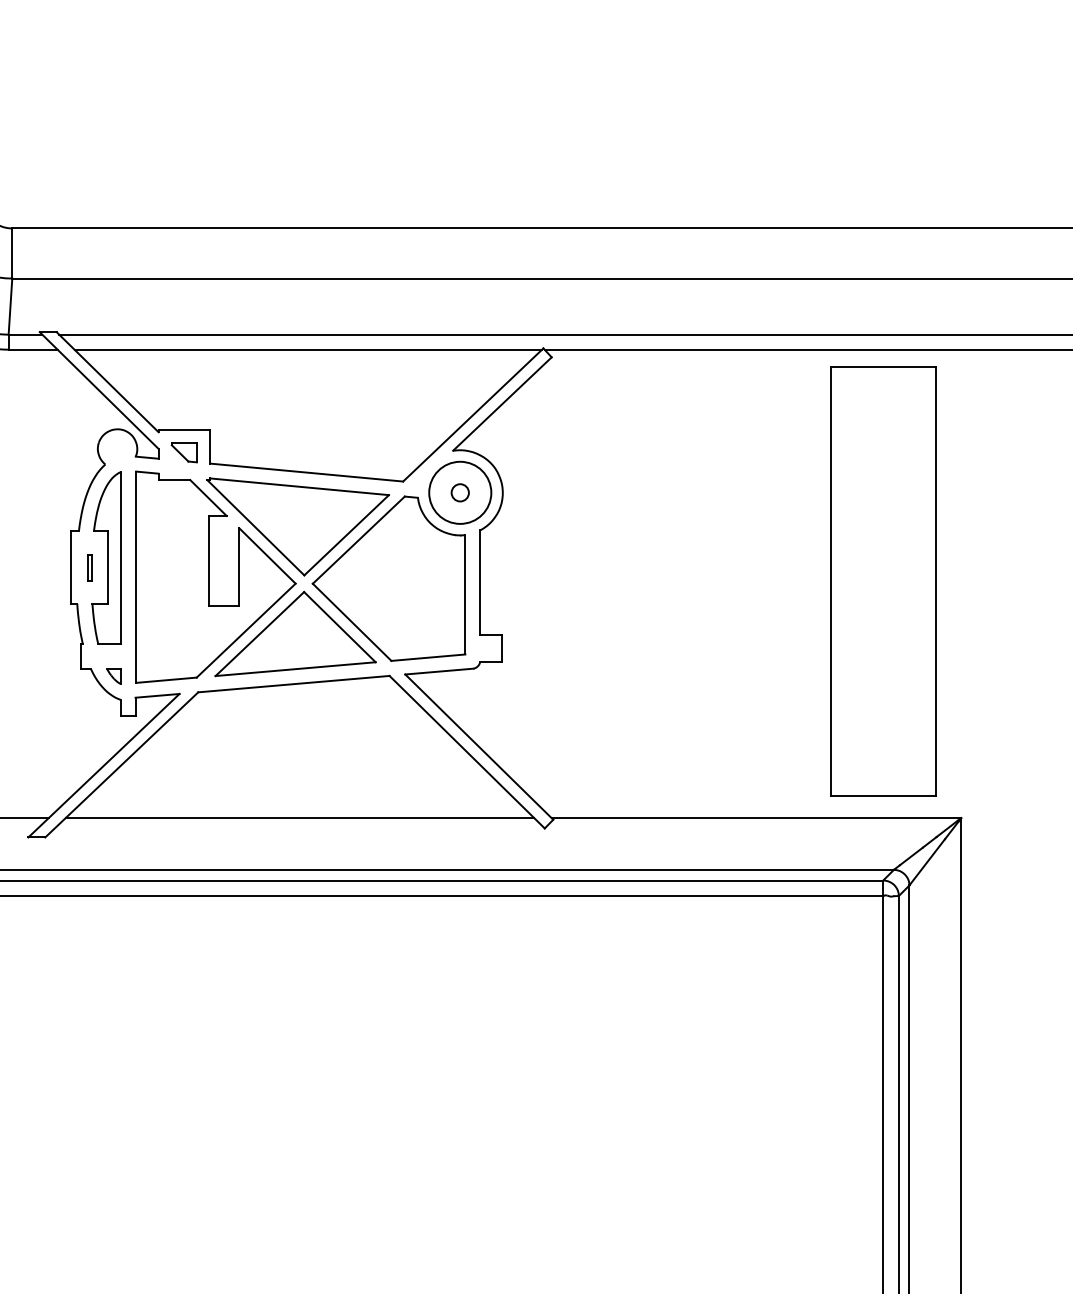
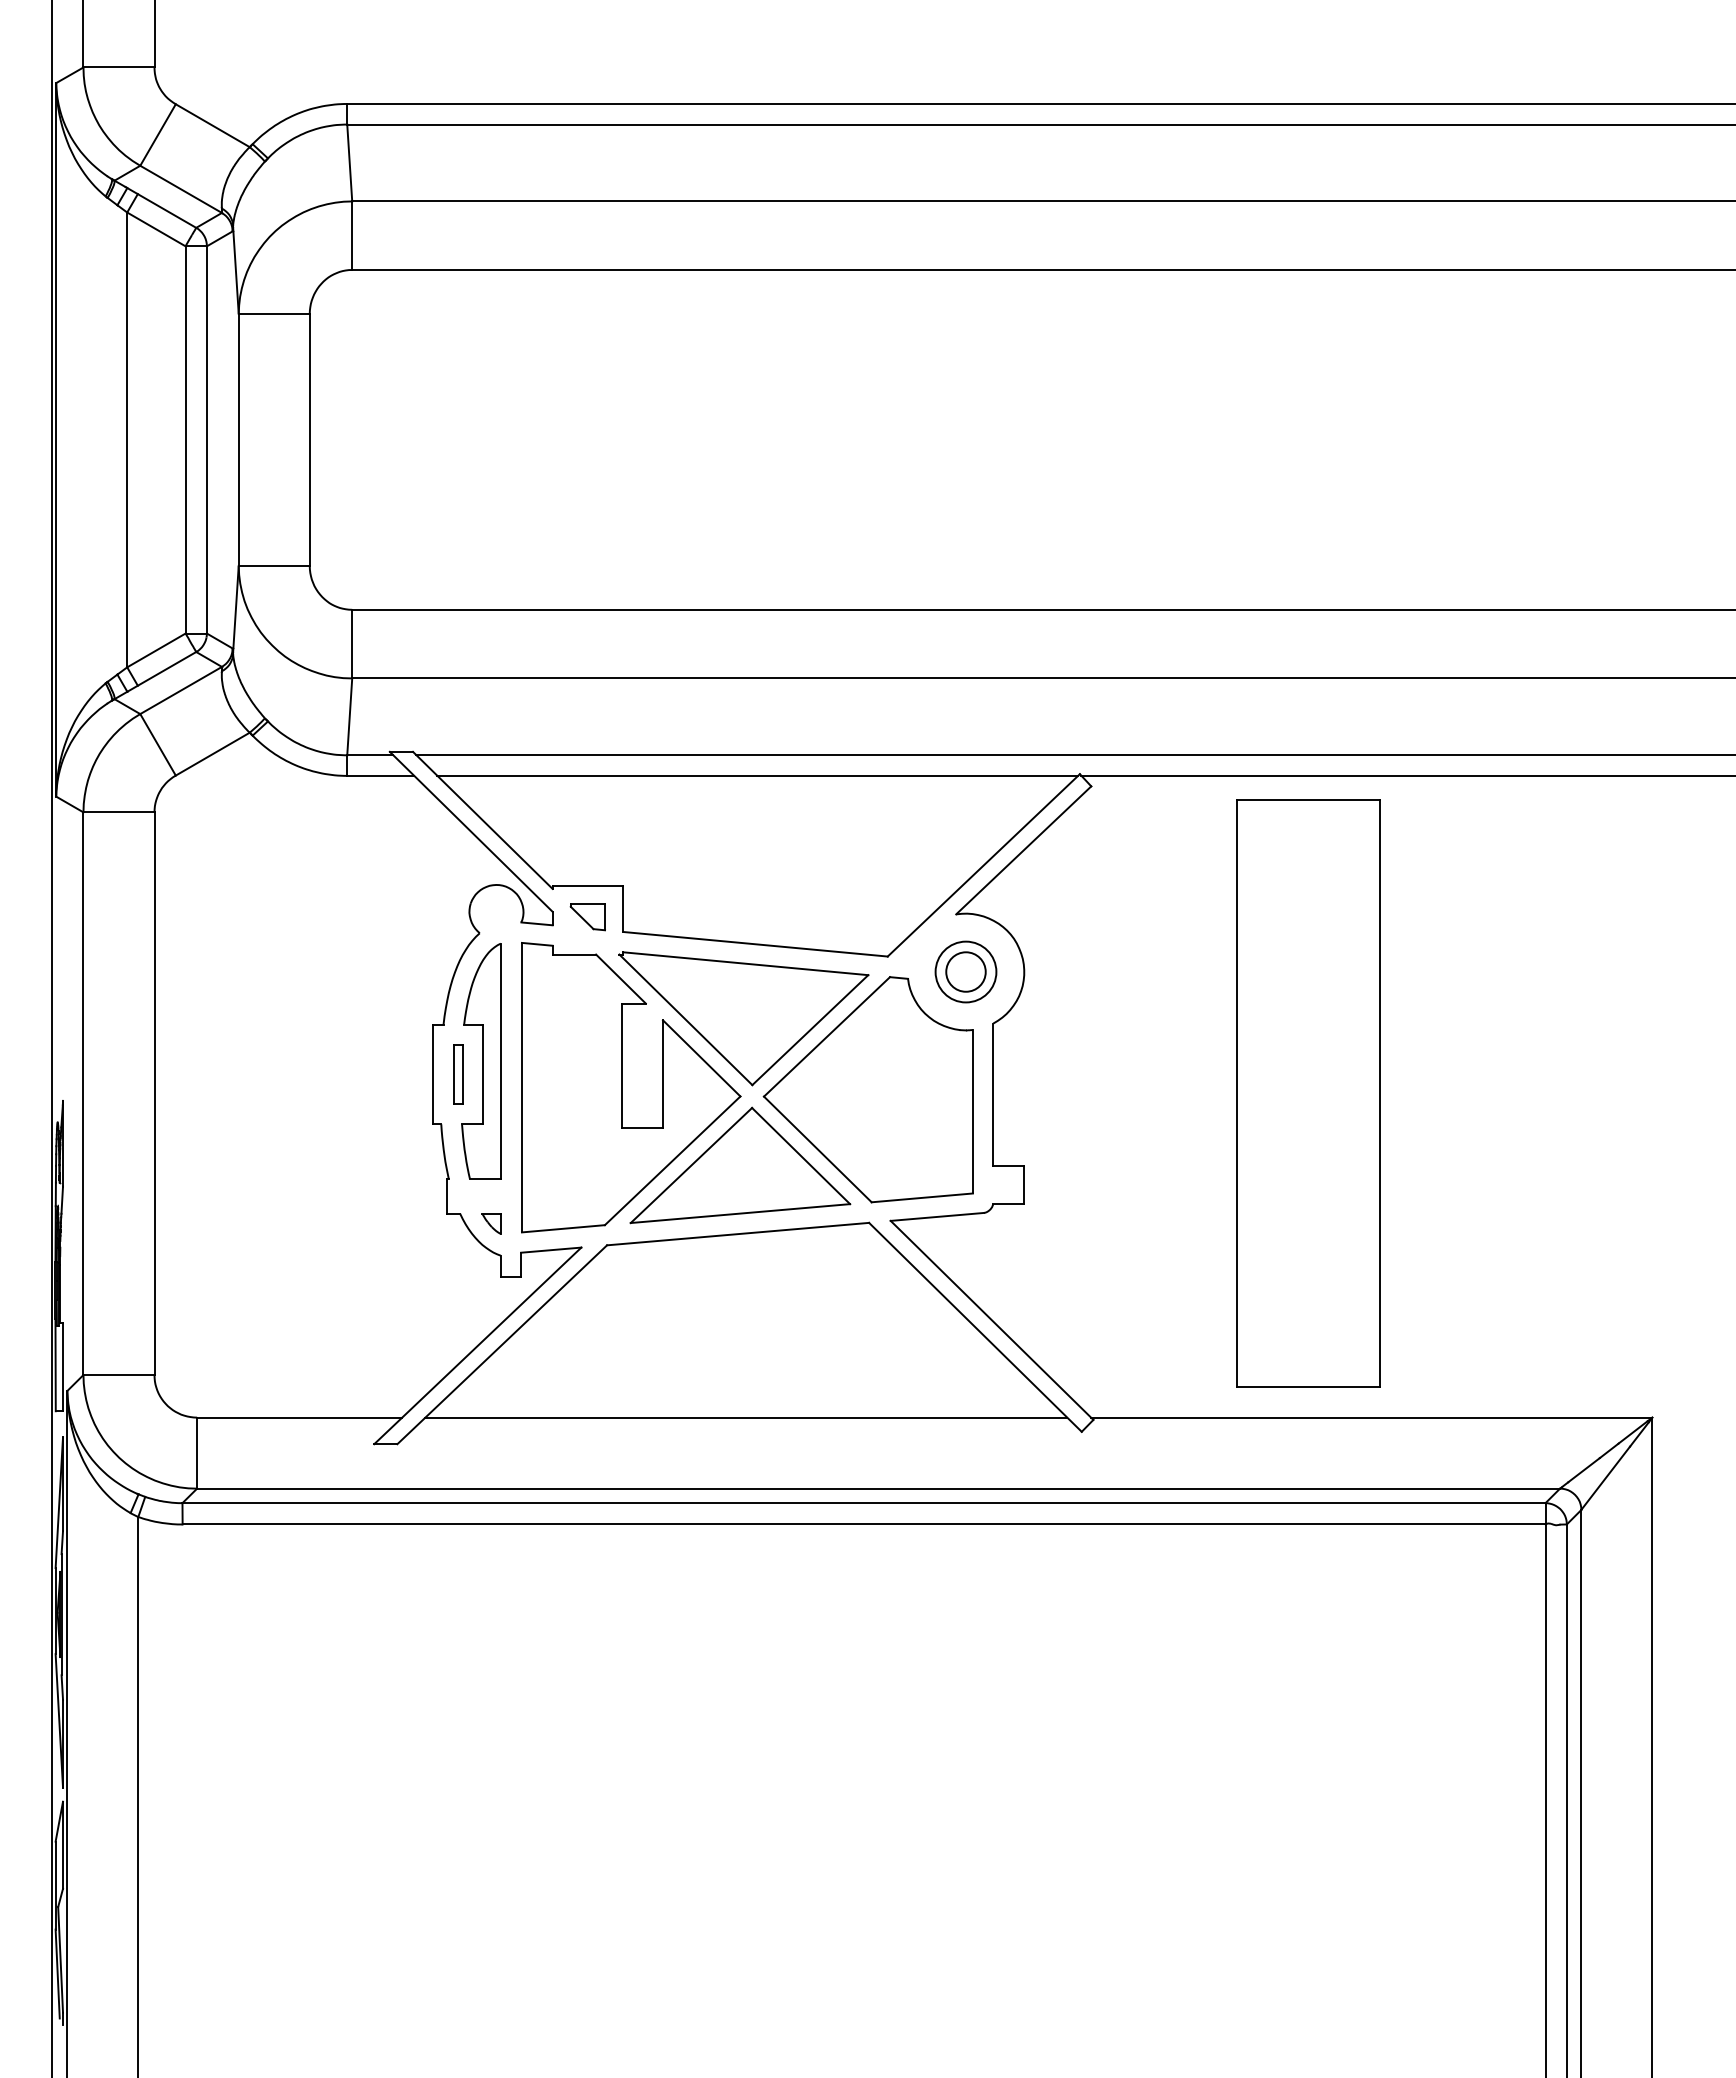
circle: (459, 492) -> (965, 971), size x0.71
circle: (459, 492) -> (965, 971), size x1.67
part: (89, 567) -> (458, 1074), size x1.67
part: (883, 581) -> (1308, 1093), moved

